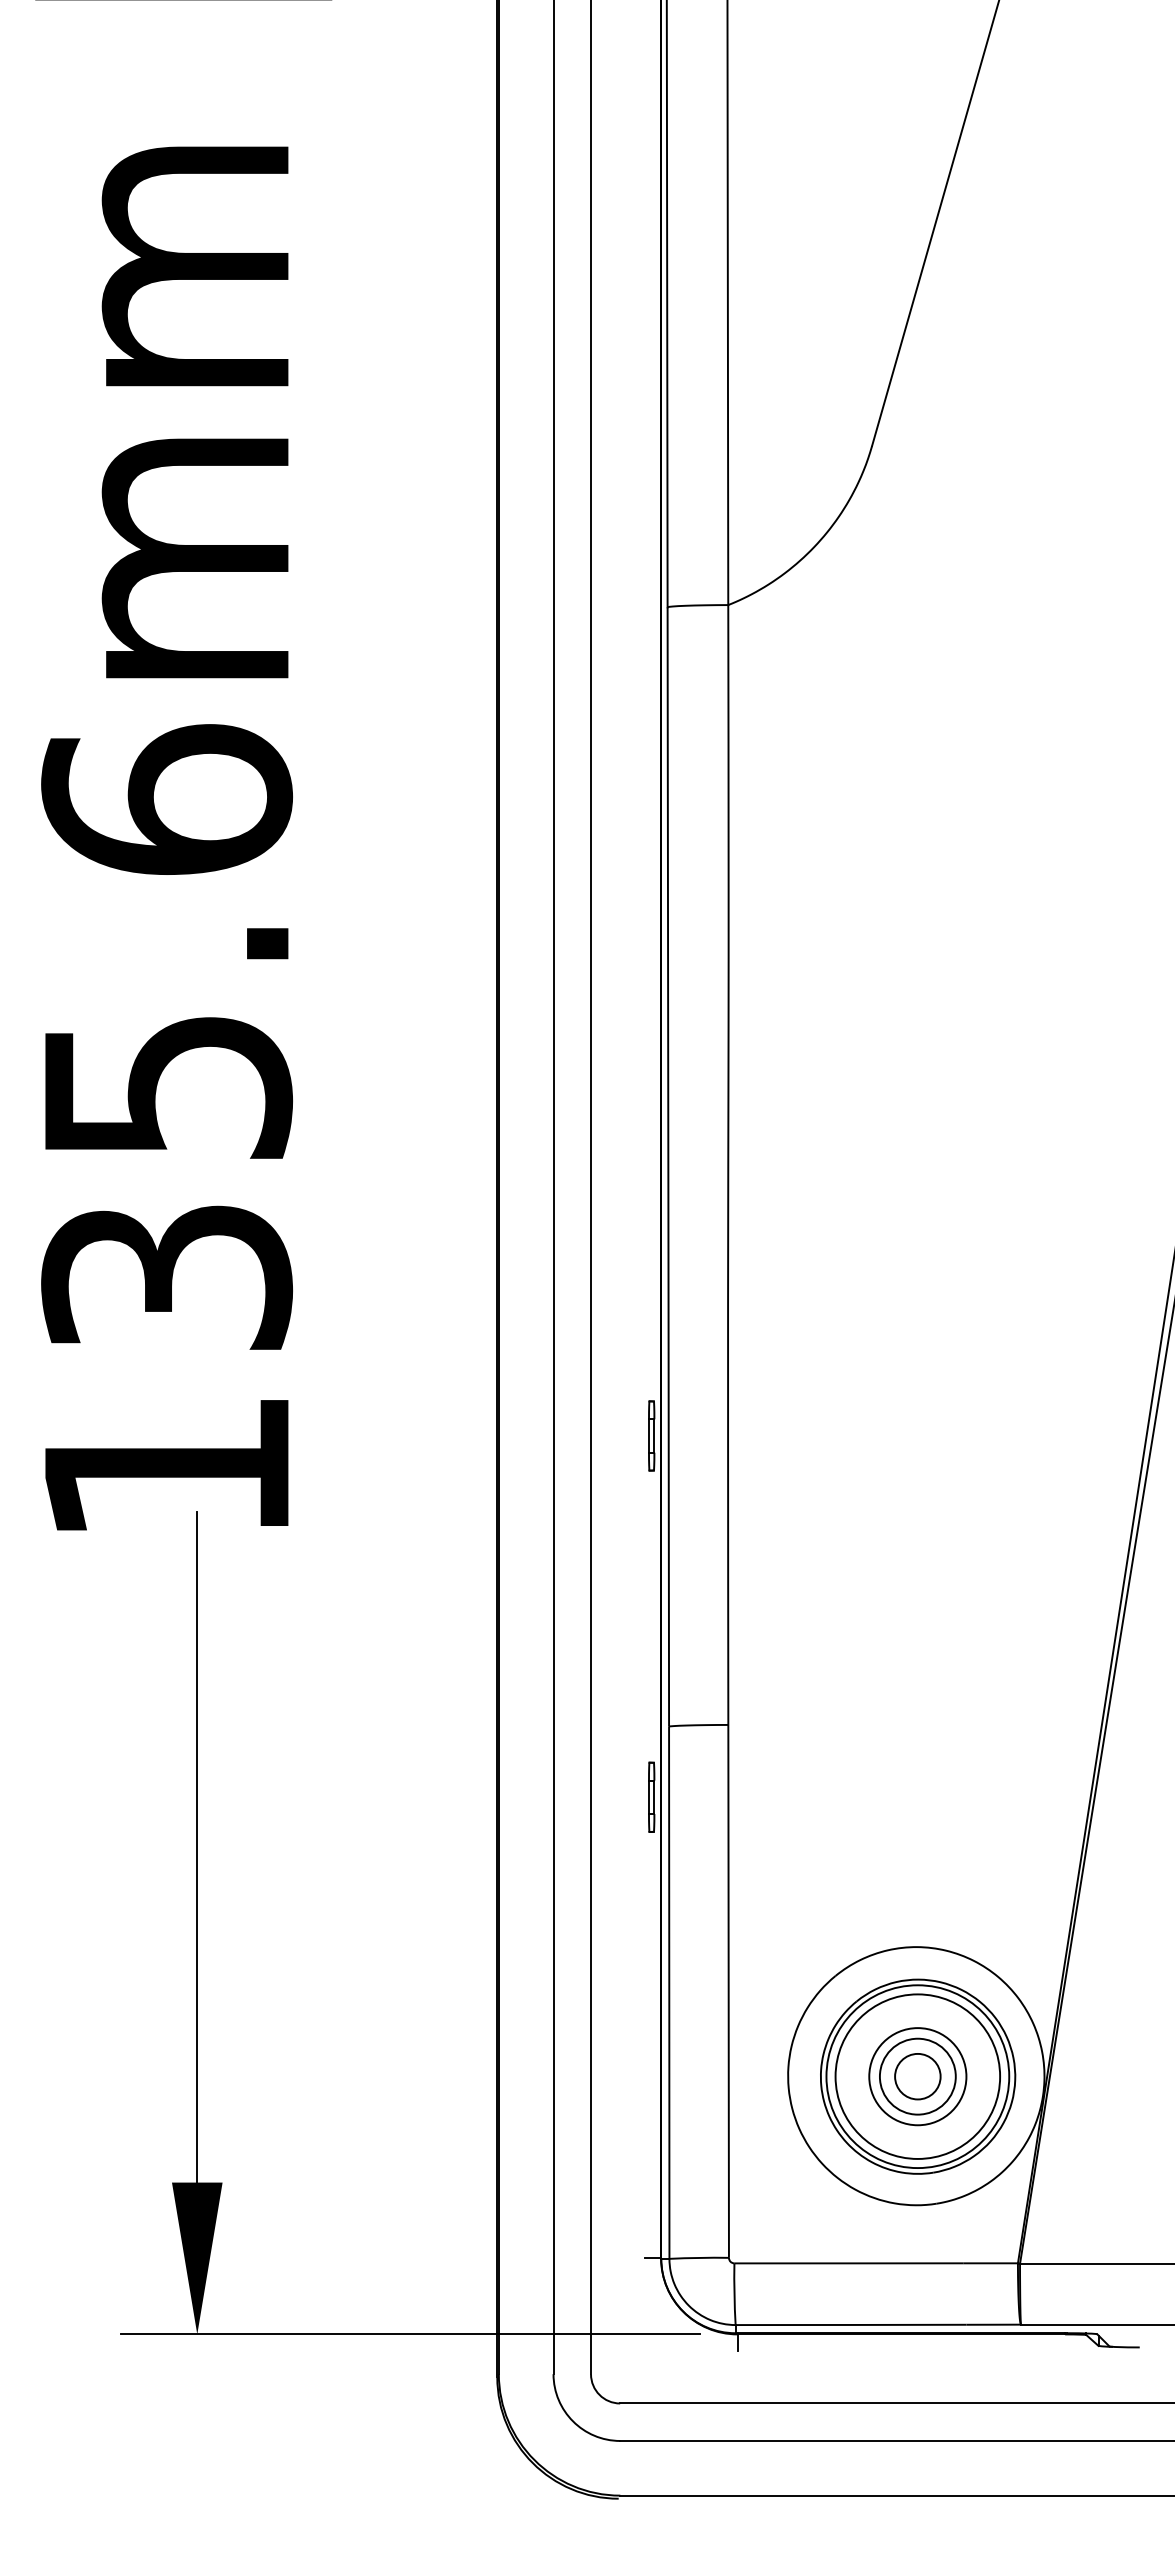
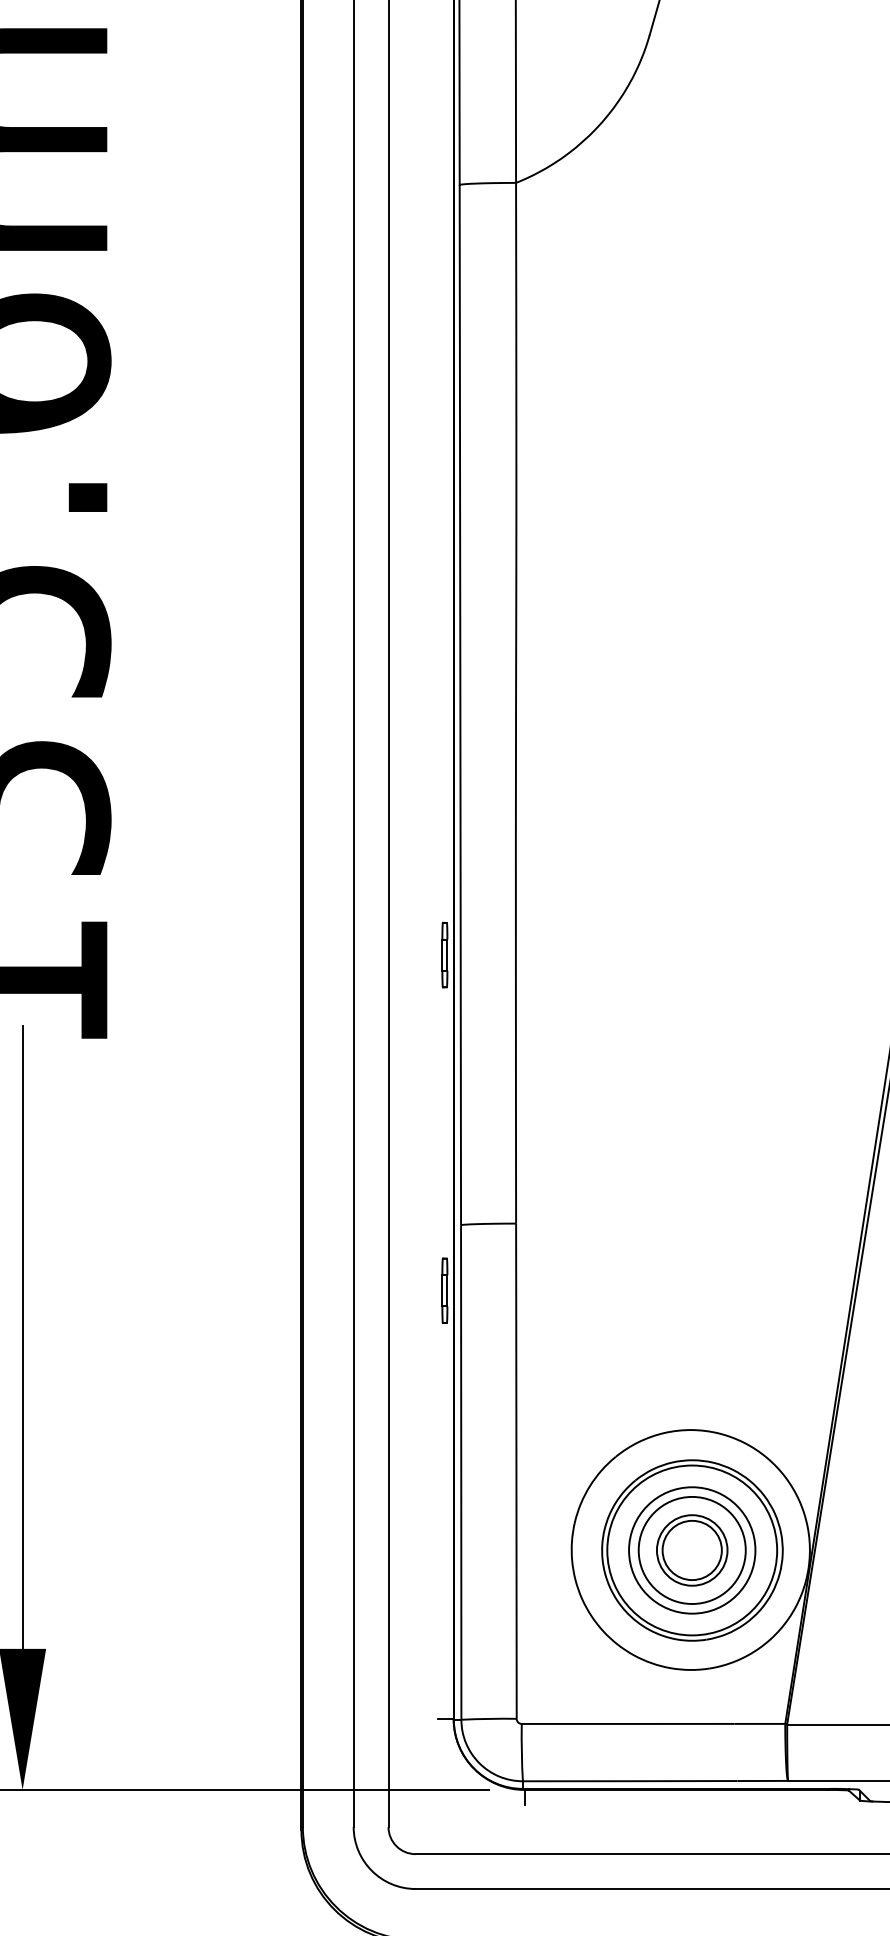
circle: (917, 2076) -> (691, 1550), size x0.7
circle: (917, 2076) -> (691, 1550), size x1.4
circle: (917, 2076) -> (691, 1550), size x1.4

